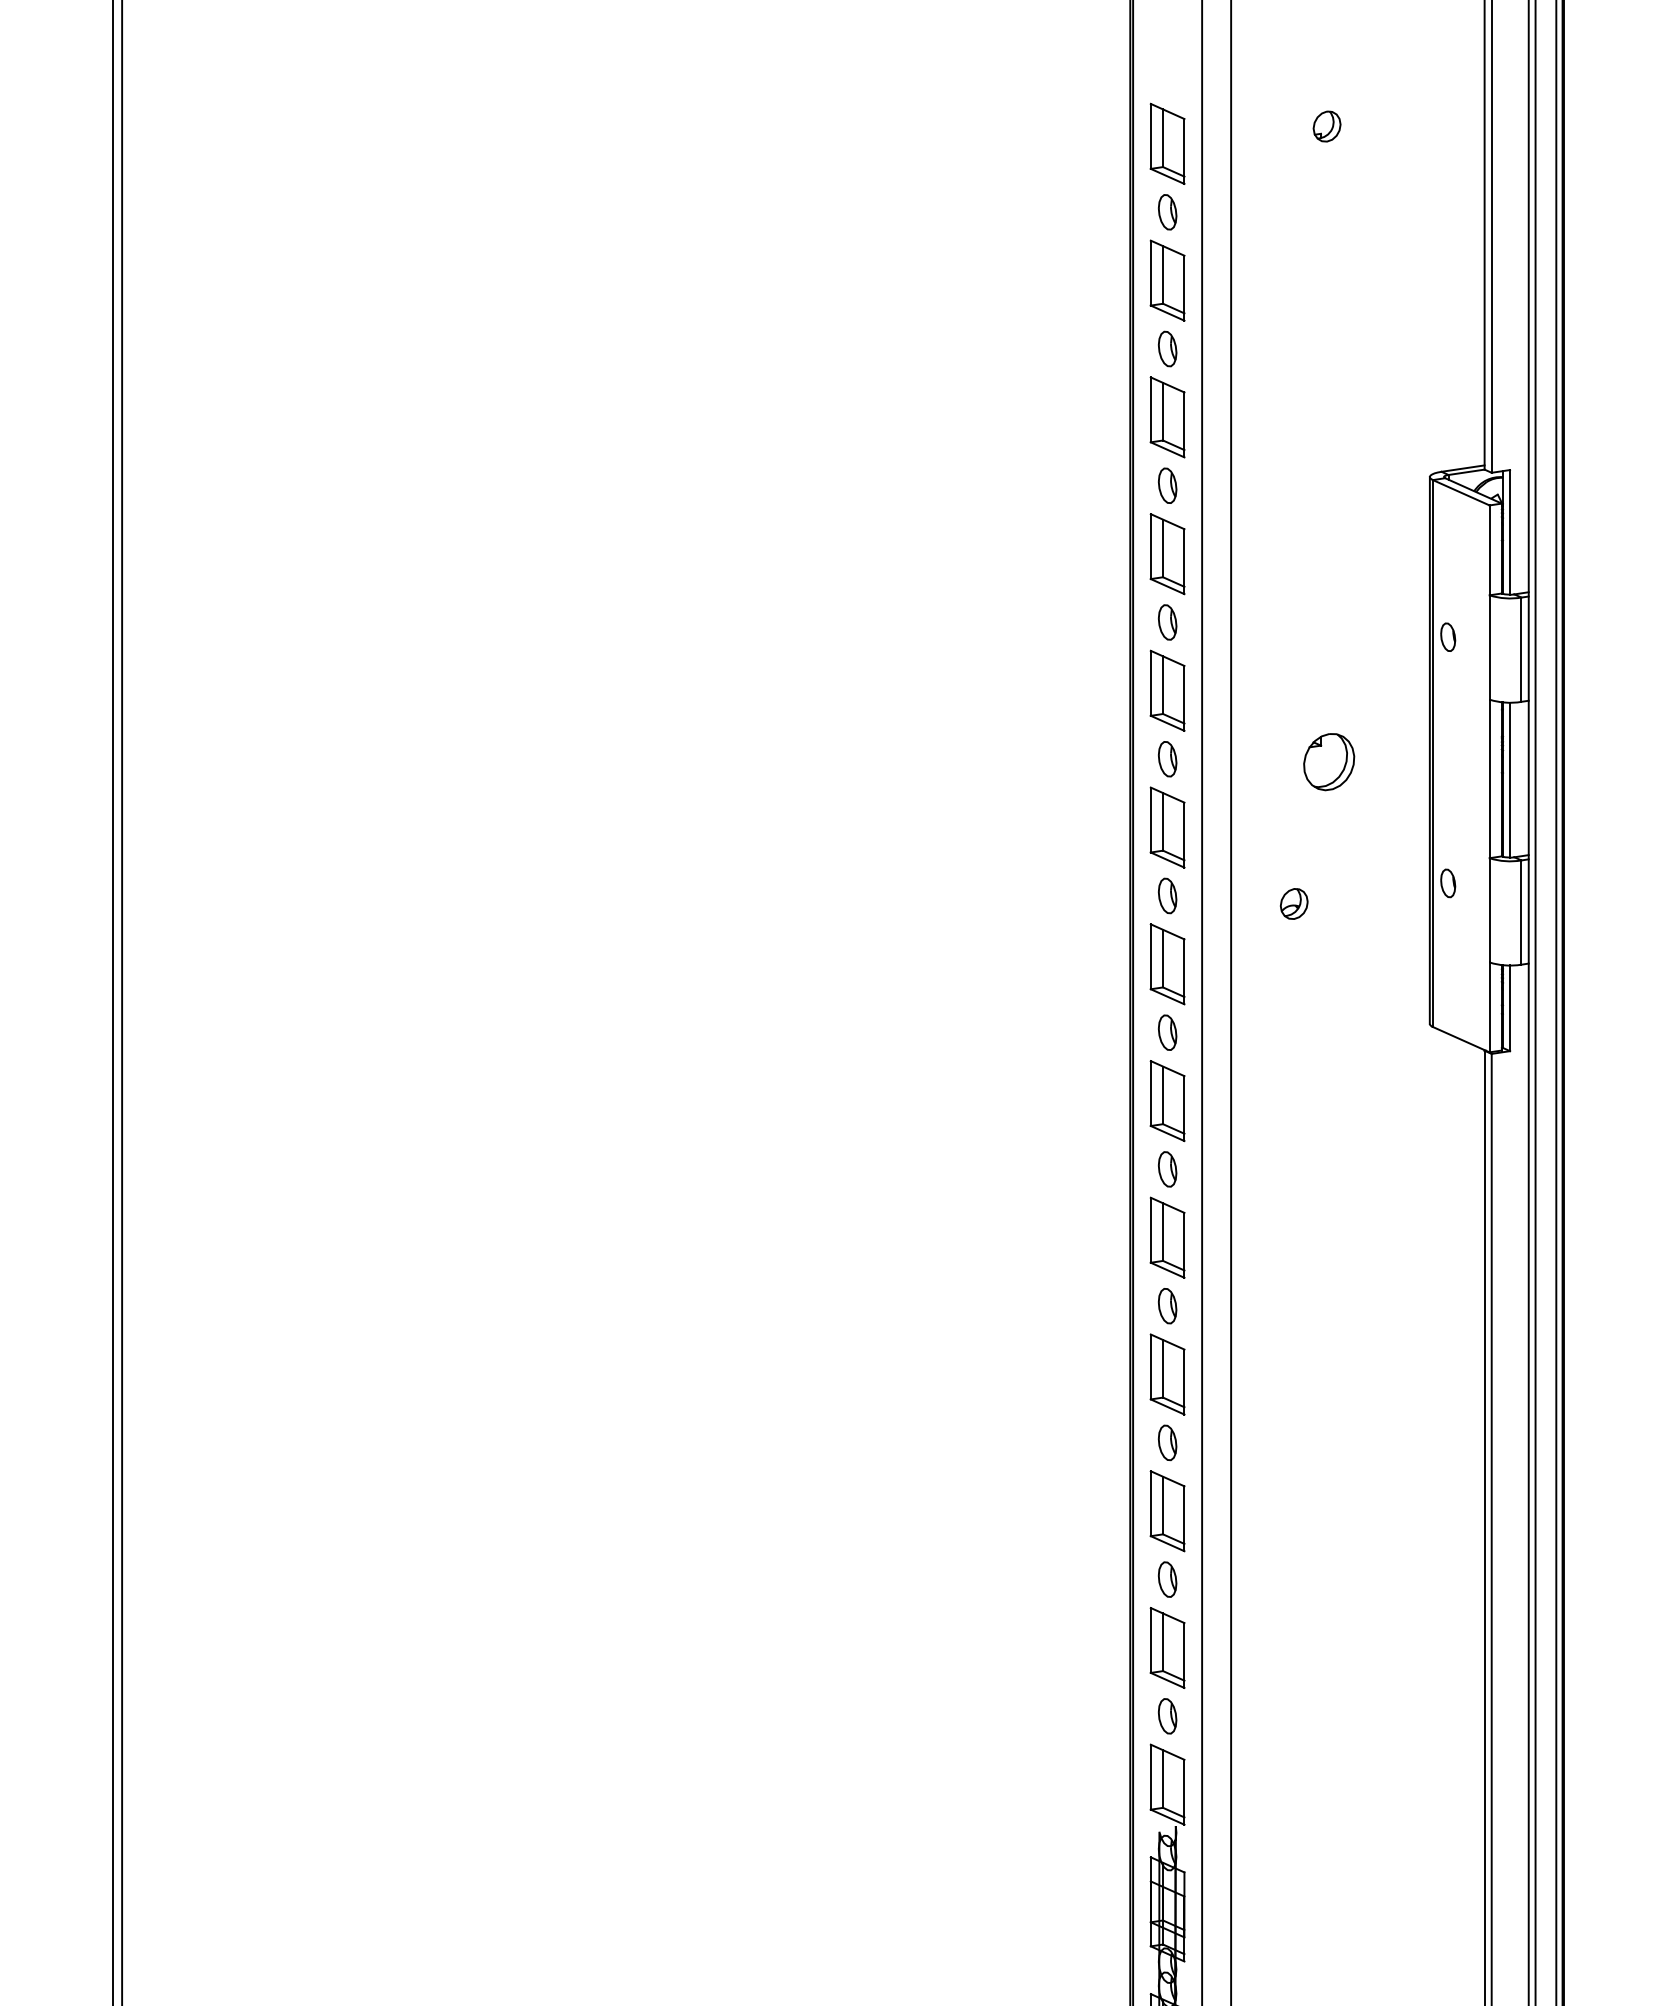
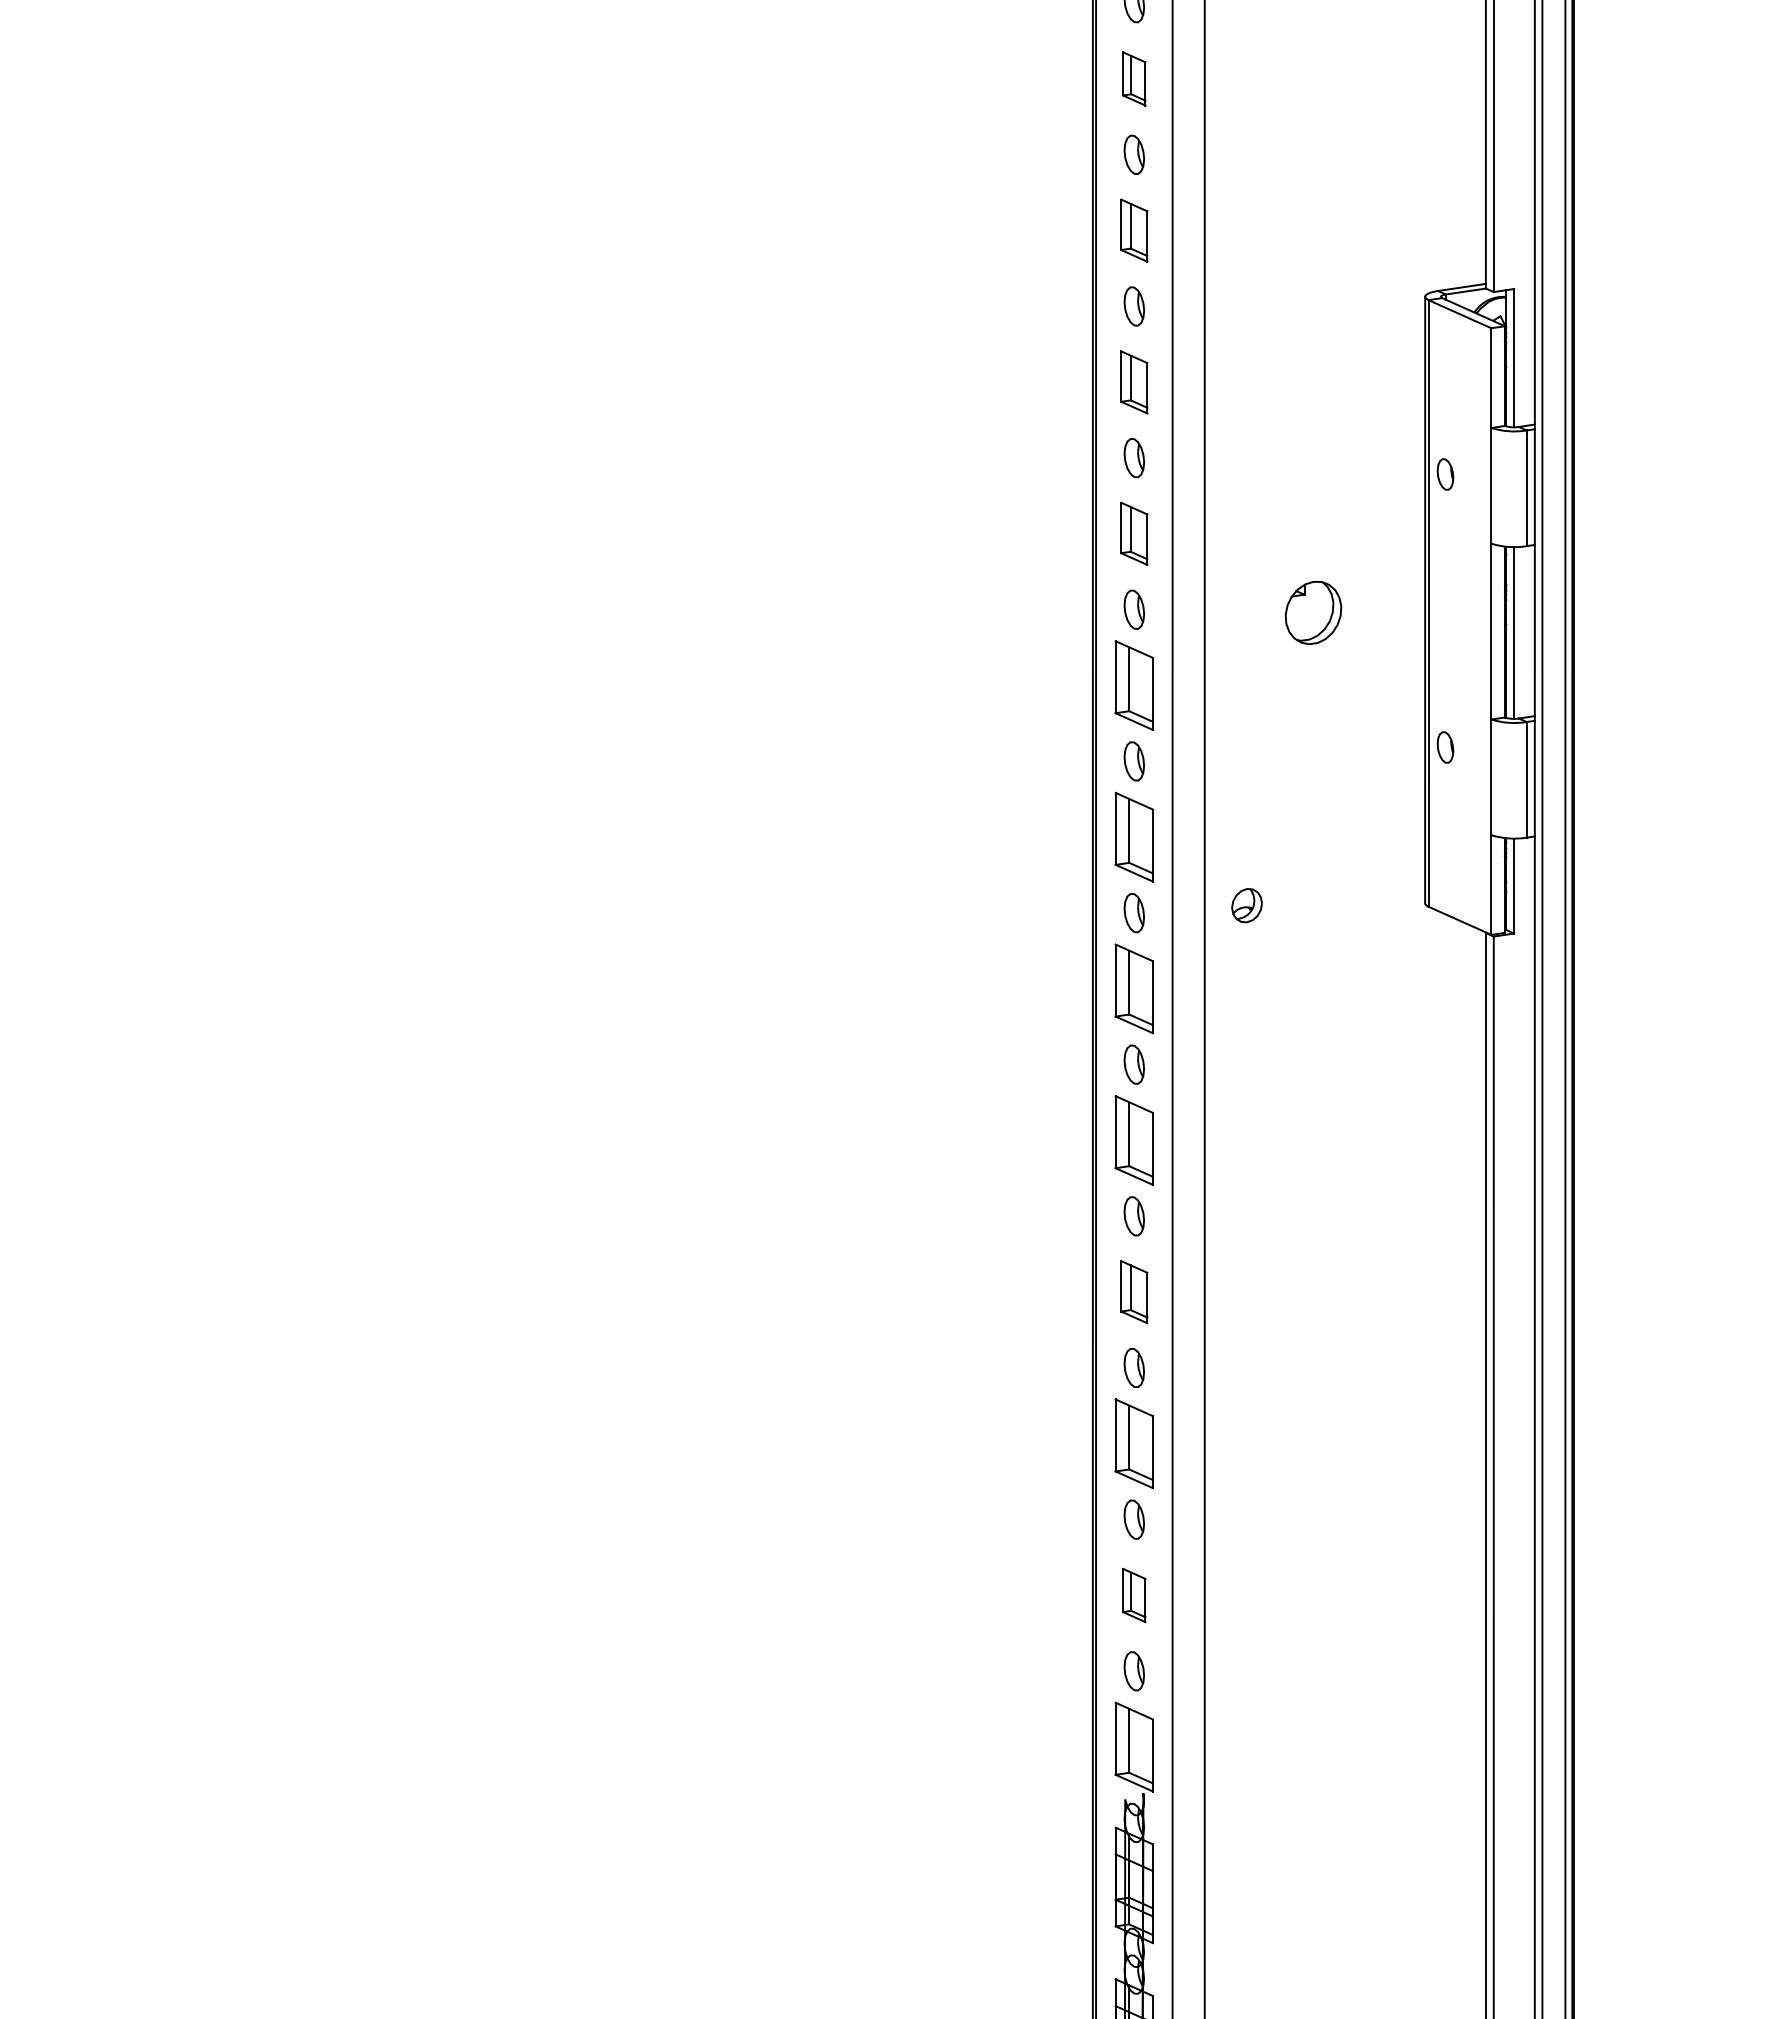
part: (1167, 280) -> (1134, 78), size x0.6
part: (1167, 417) -> (1134, 230), size x0.7
part: (1167, 554) -> (1134, 382), size x0.7
part: (1167, 690) -> (1134, 533), size x0.7
part: (1293, 903) -> (1246, 905), moved
part: (1167, 1374) -> (1134, 1292), size x0.7
part: (1167, 1647) -> (1134, 1594), size x0.6

